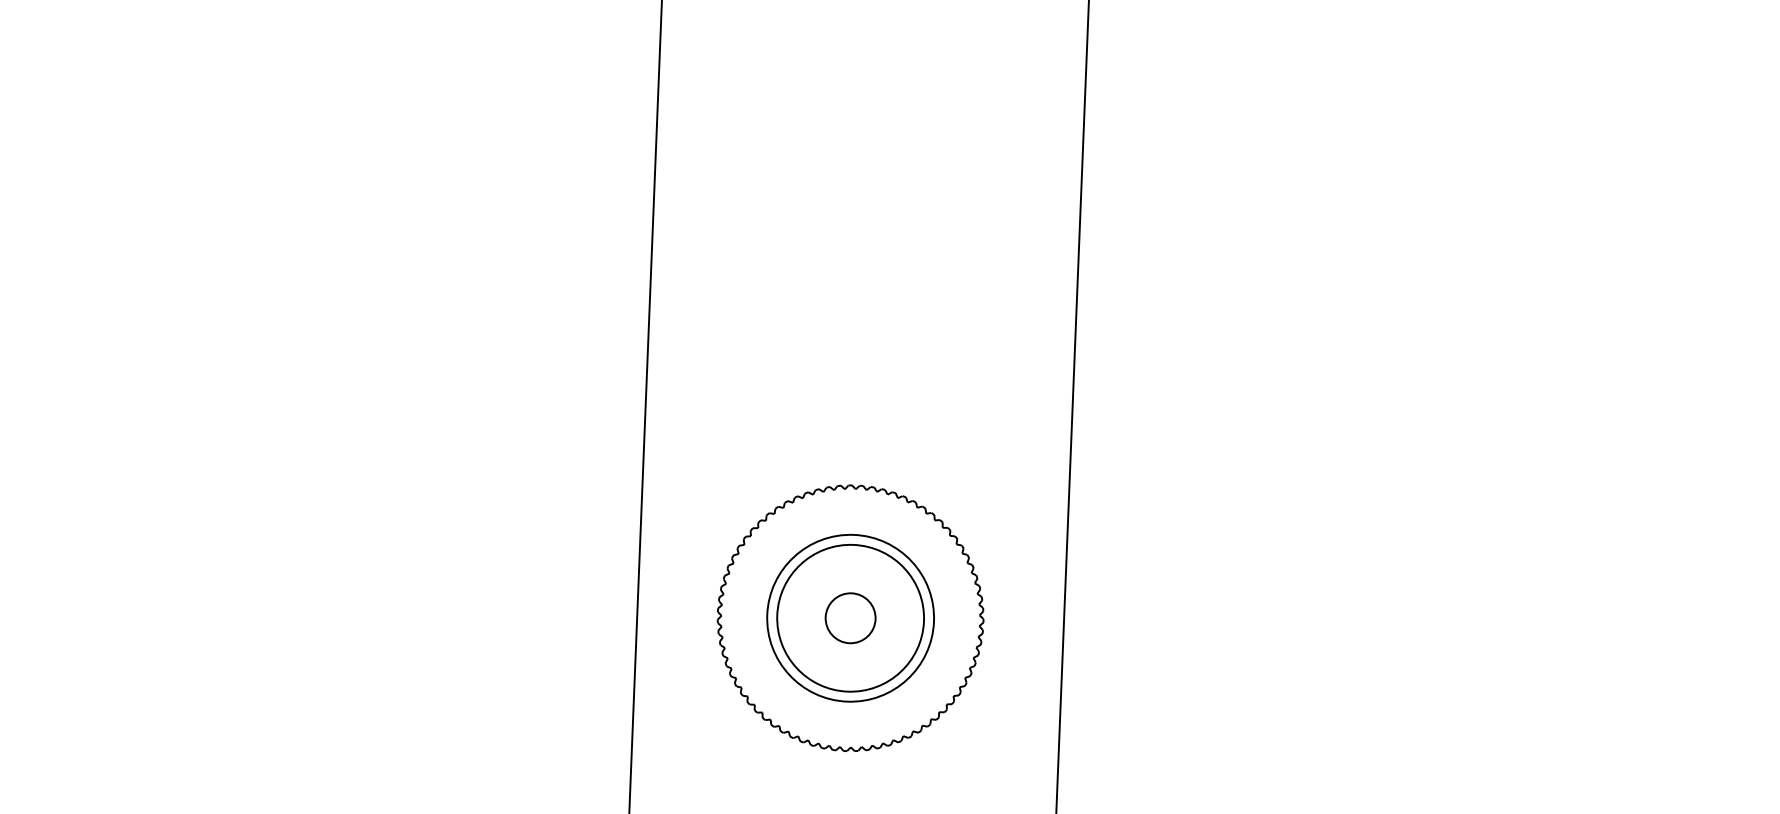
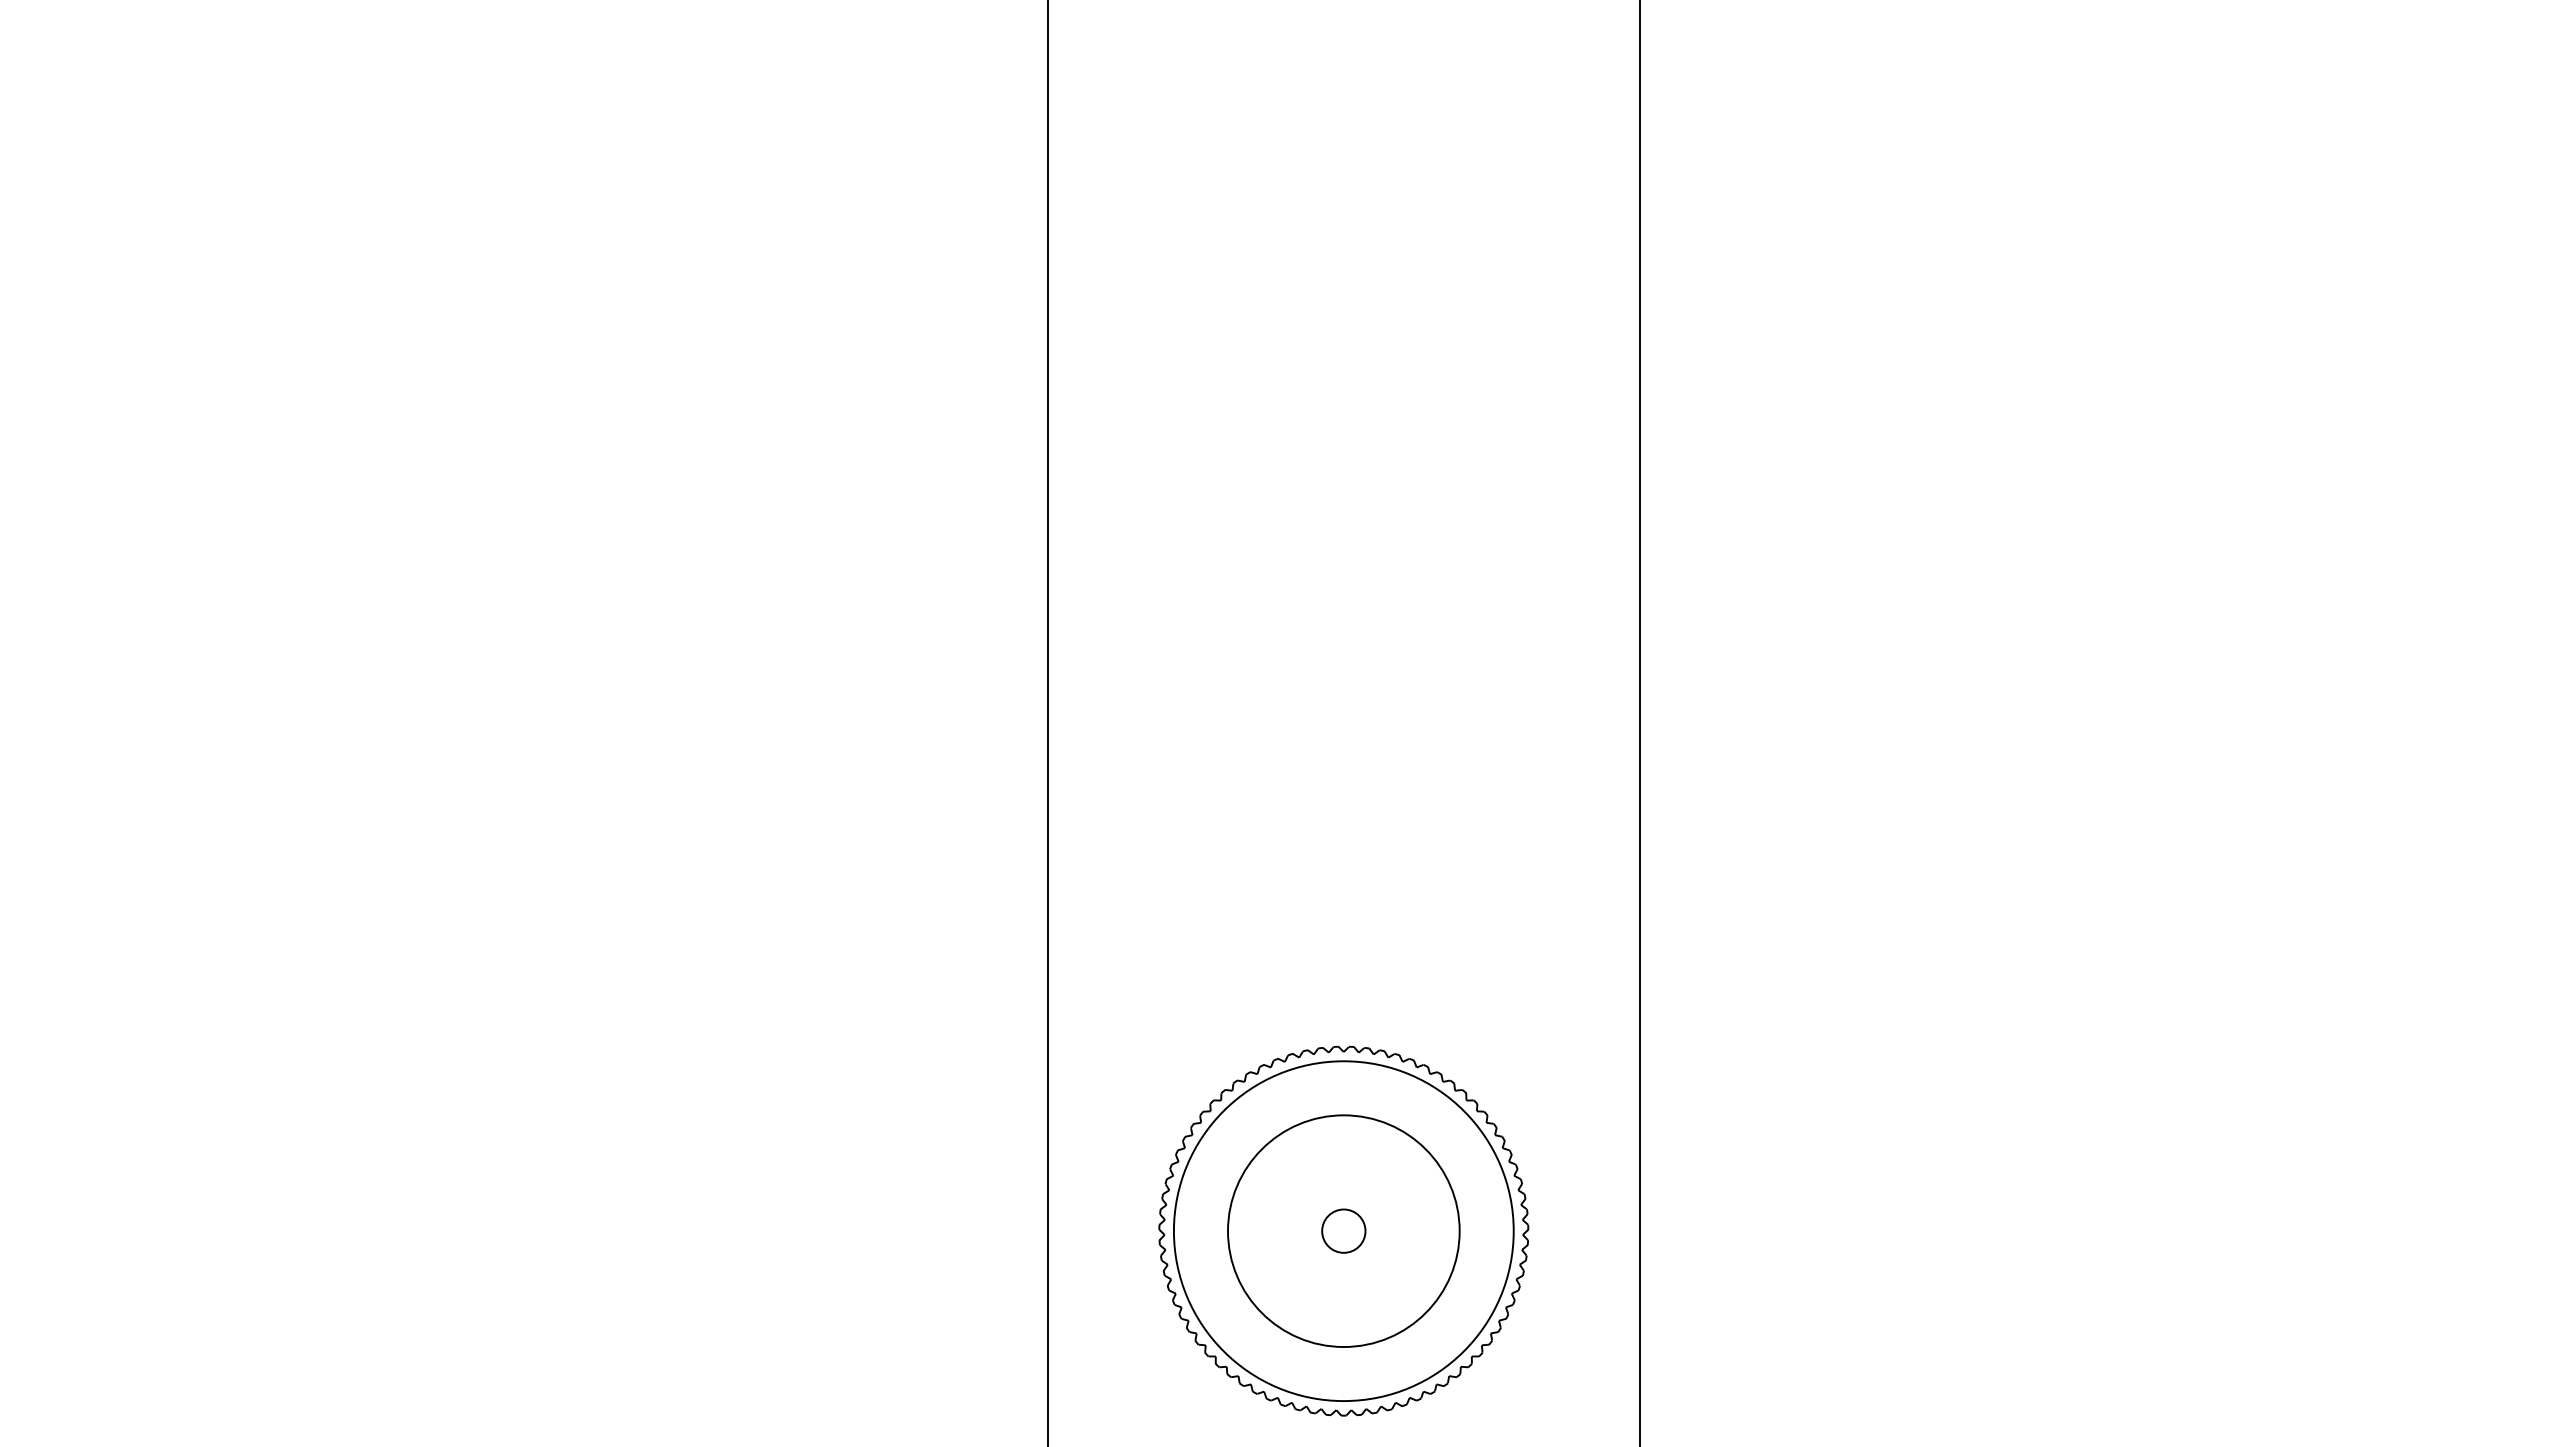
circle: (850, 617) -> (1343, 1230), size x0.62
circle: (850, 618) -> (1343, 1231), size x1.67

